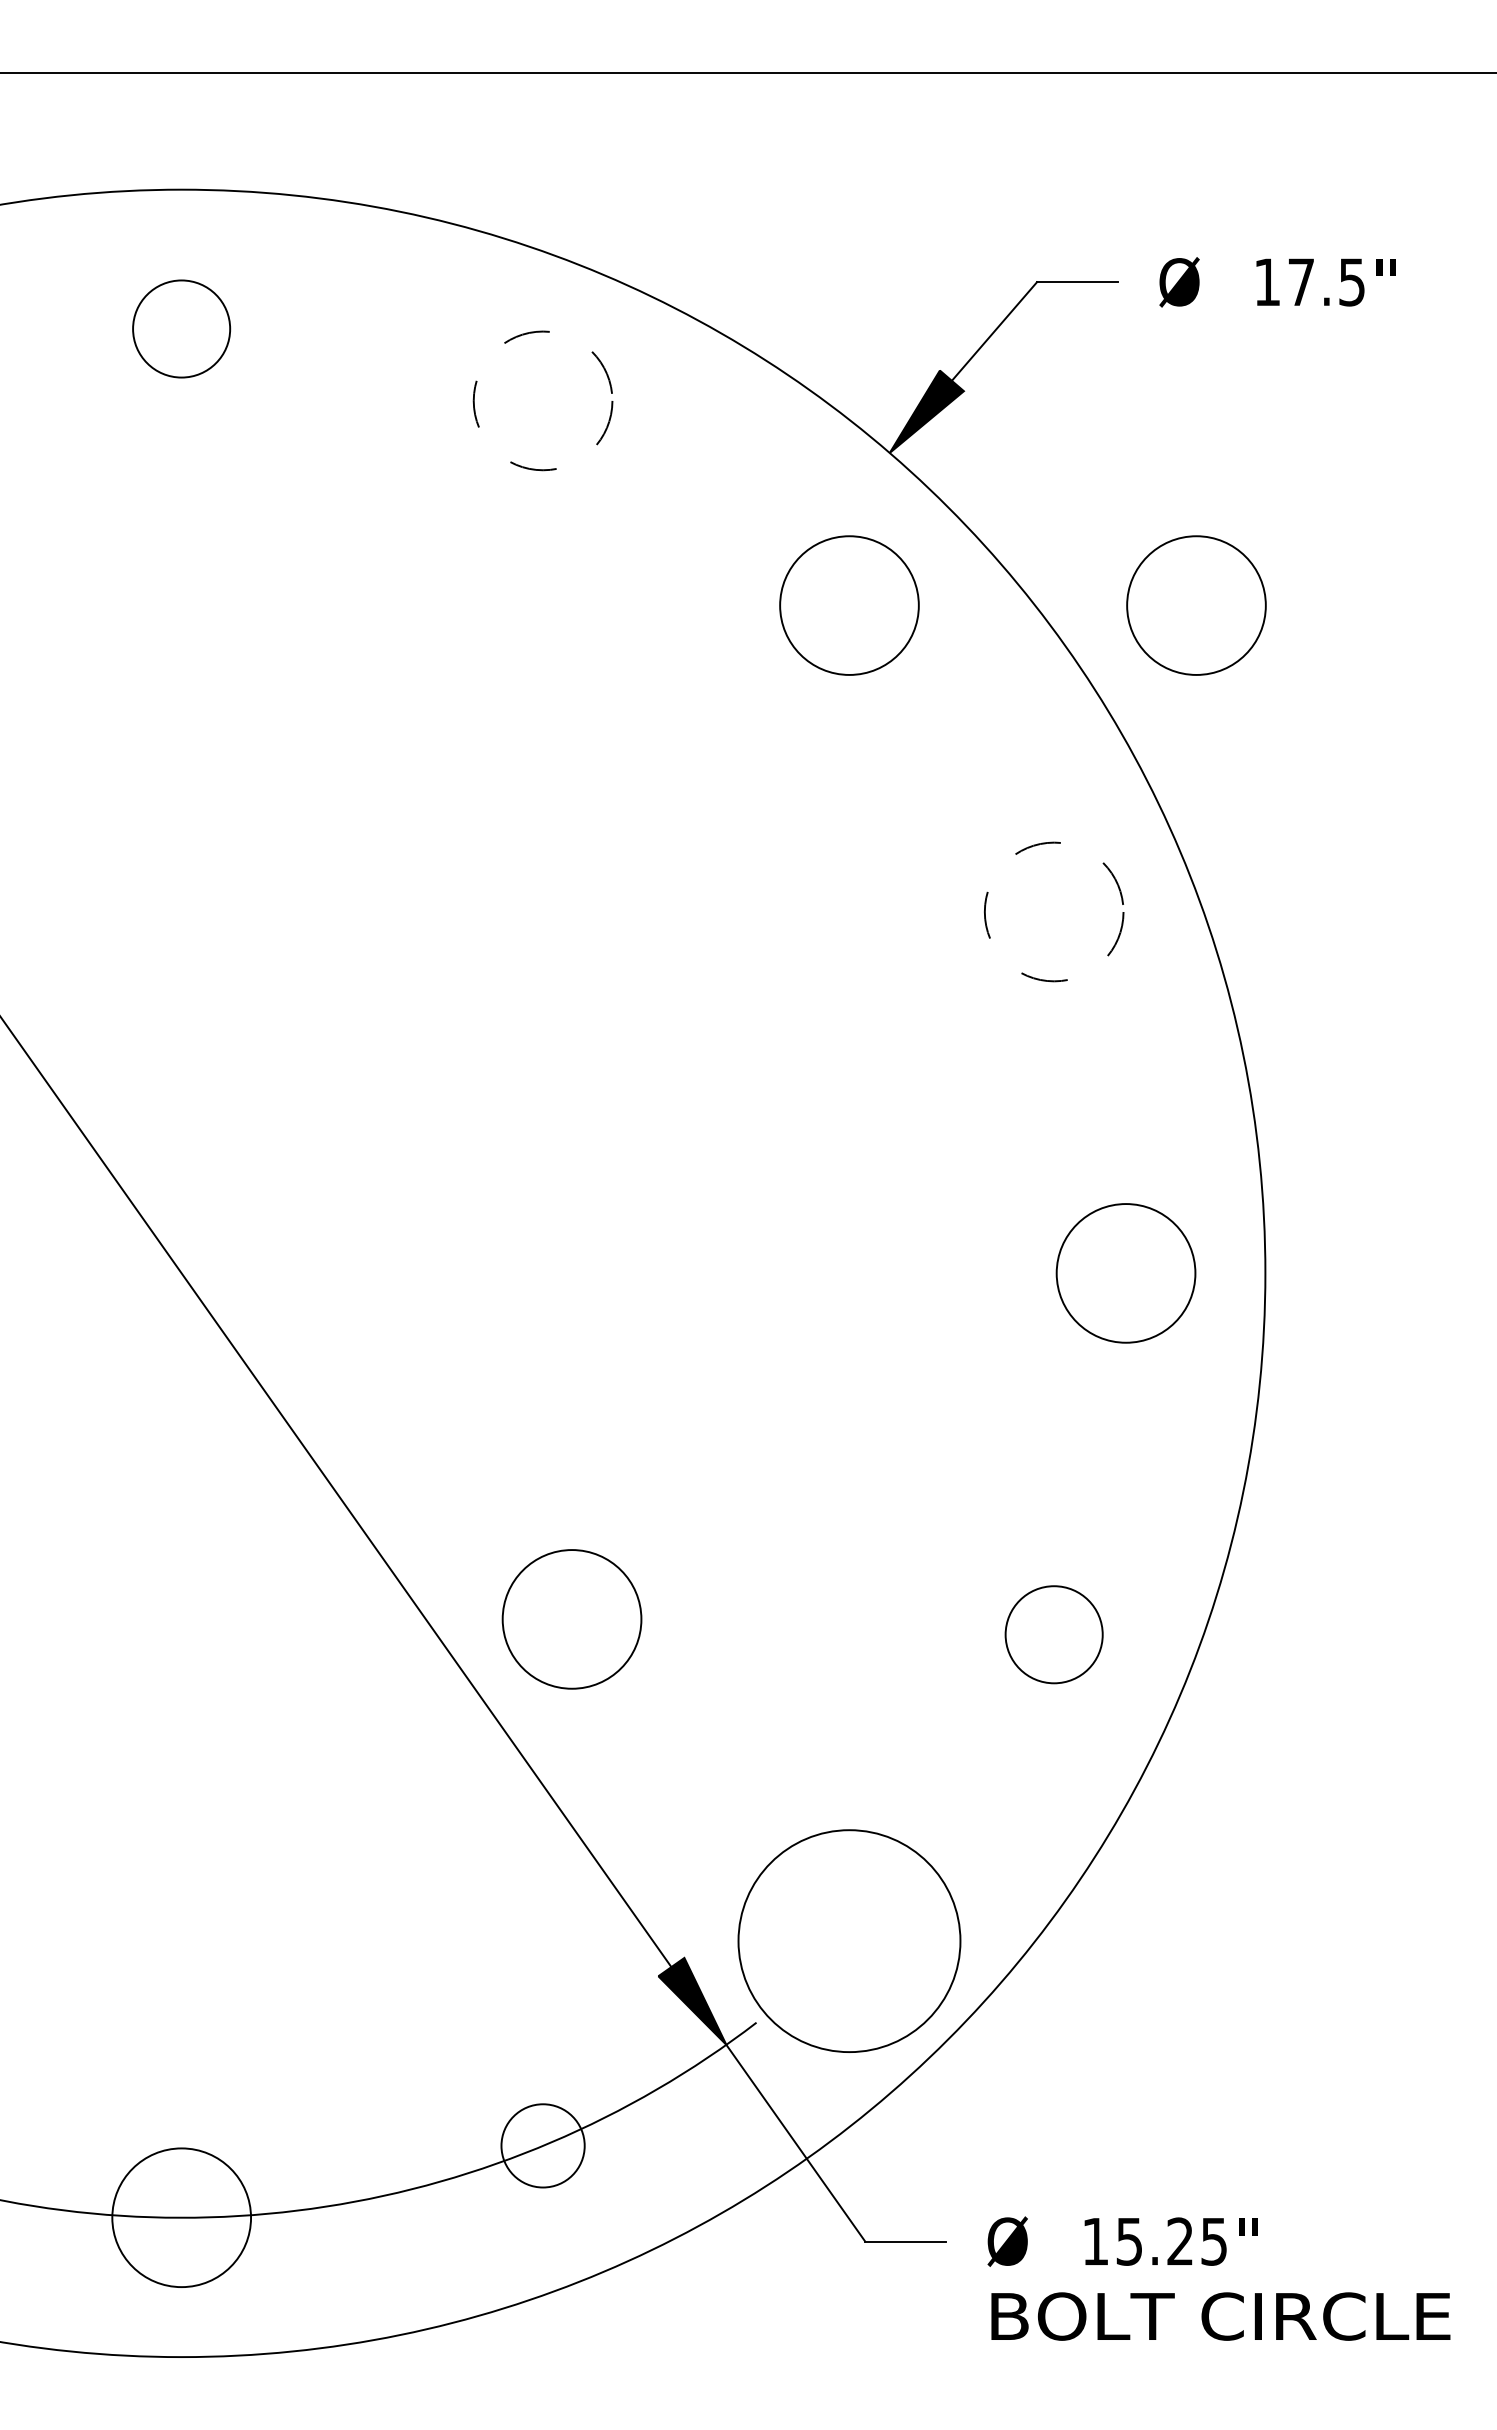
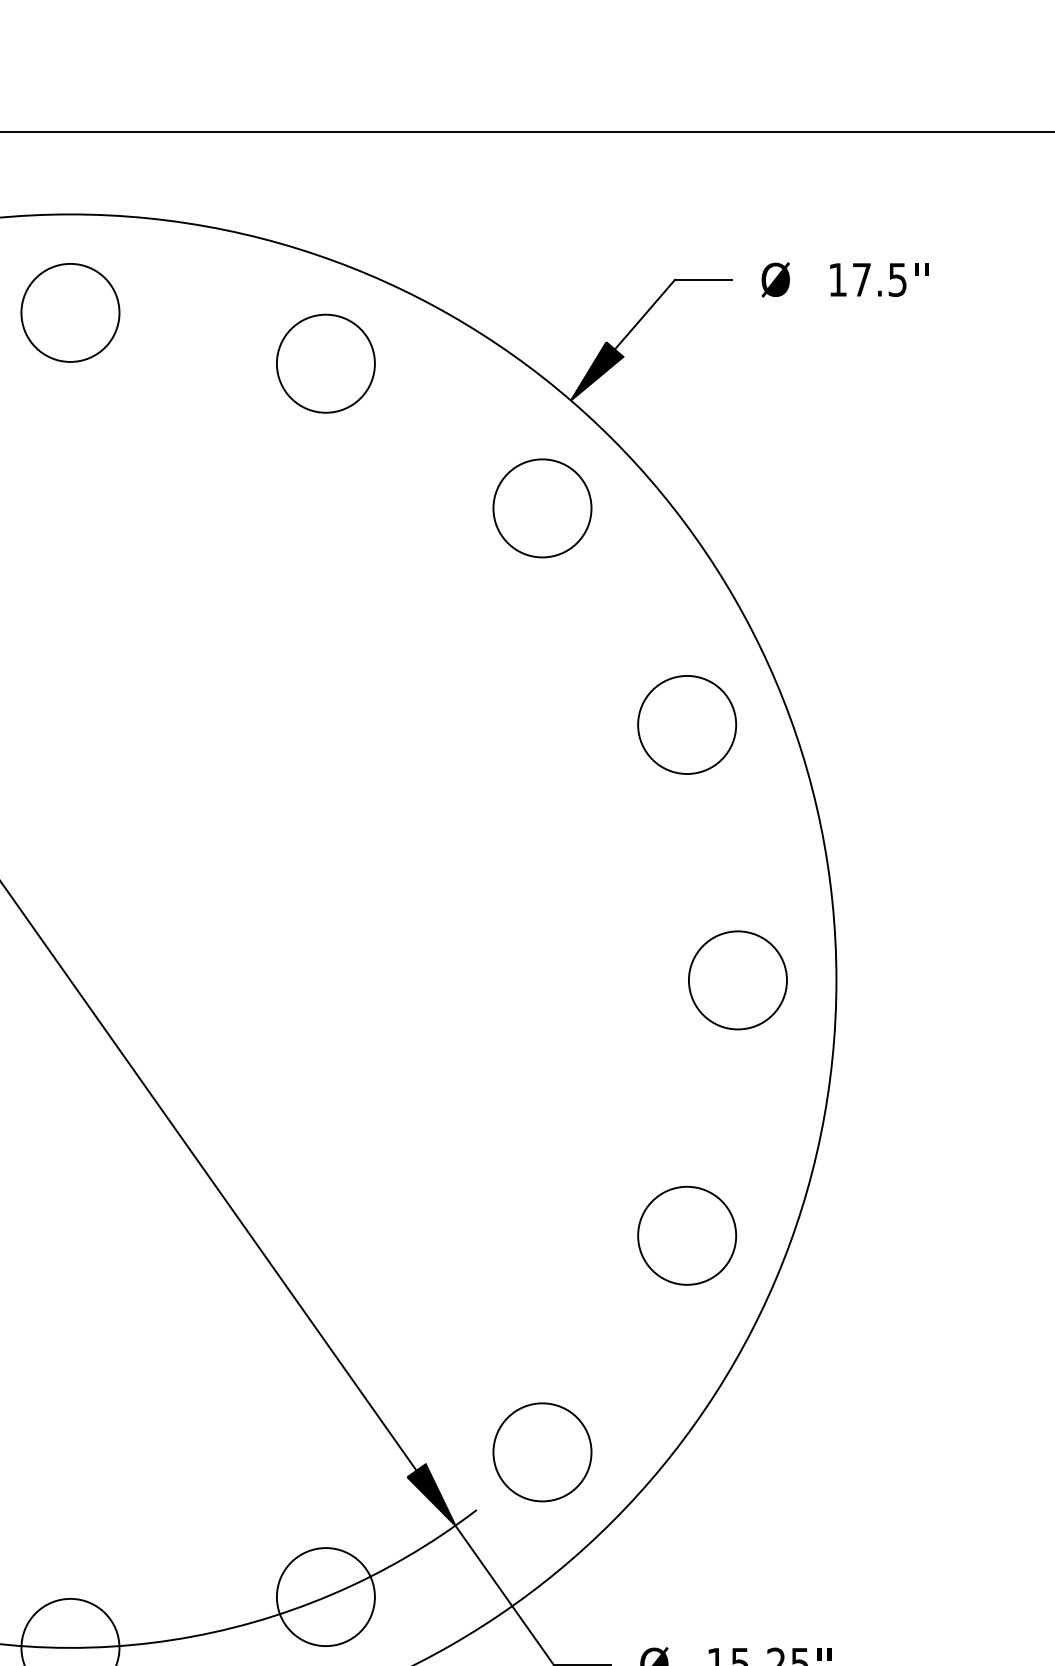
circle: (181, 328) -> (70, 312), size x1.43
circle: (542, 400) -> (325, 363), dashed -> solid
circle: (1196, 605) -> (787, 508), removed
circle: (1053, 911) -> (686, 724), dashed -> solid
circle: (571, 1619) -> (346, 1225), removed
circle: (1053, 1634) -> (686, 1235), size x1.43
circle: (849, 1940) -> (542, 1451), size x0.62
circle: (542, 2145) -> (325, 1596), size x1.67

